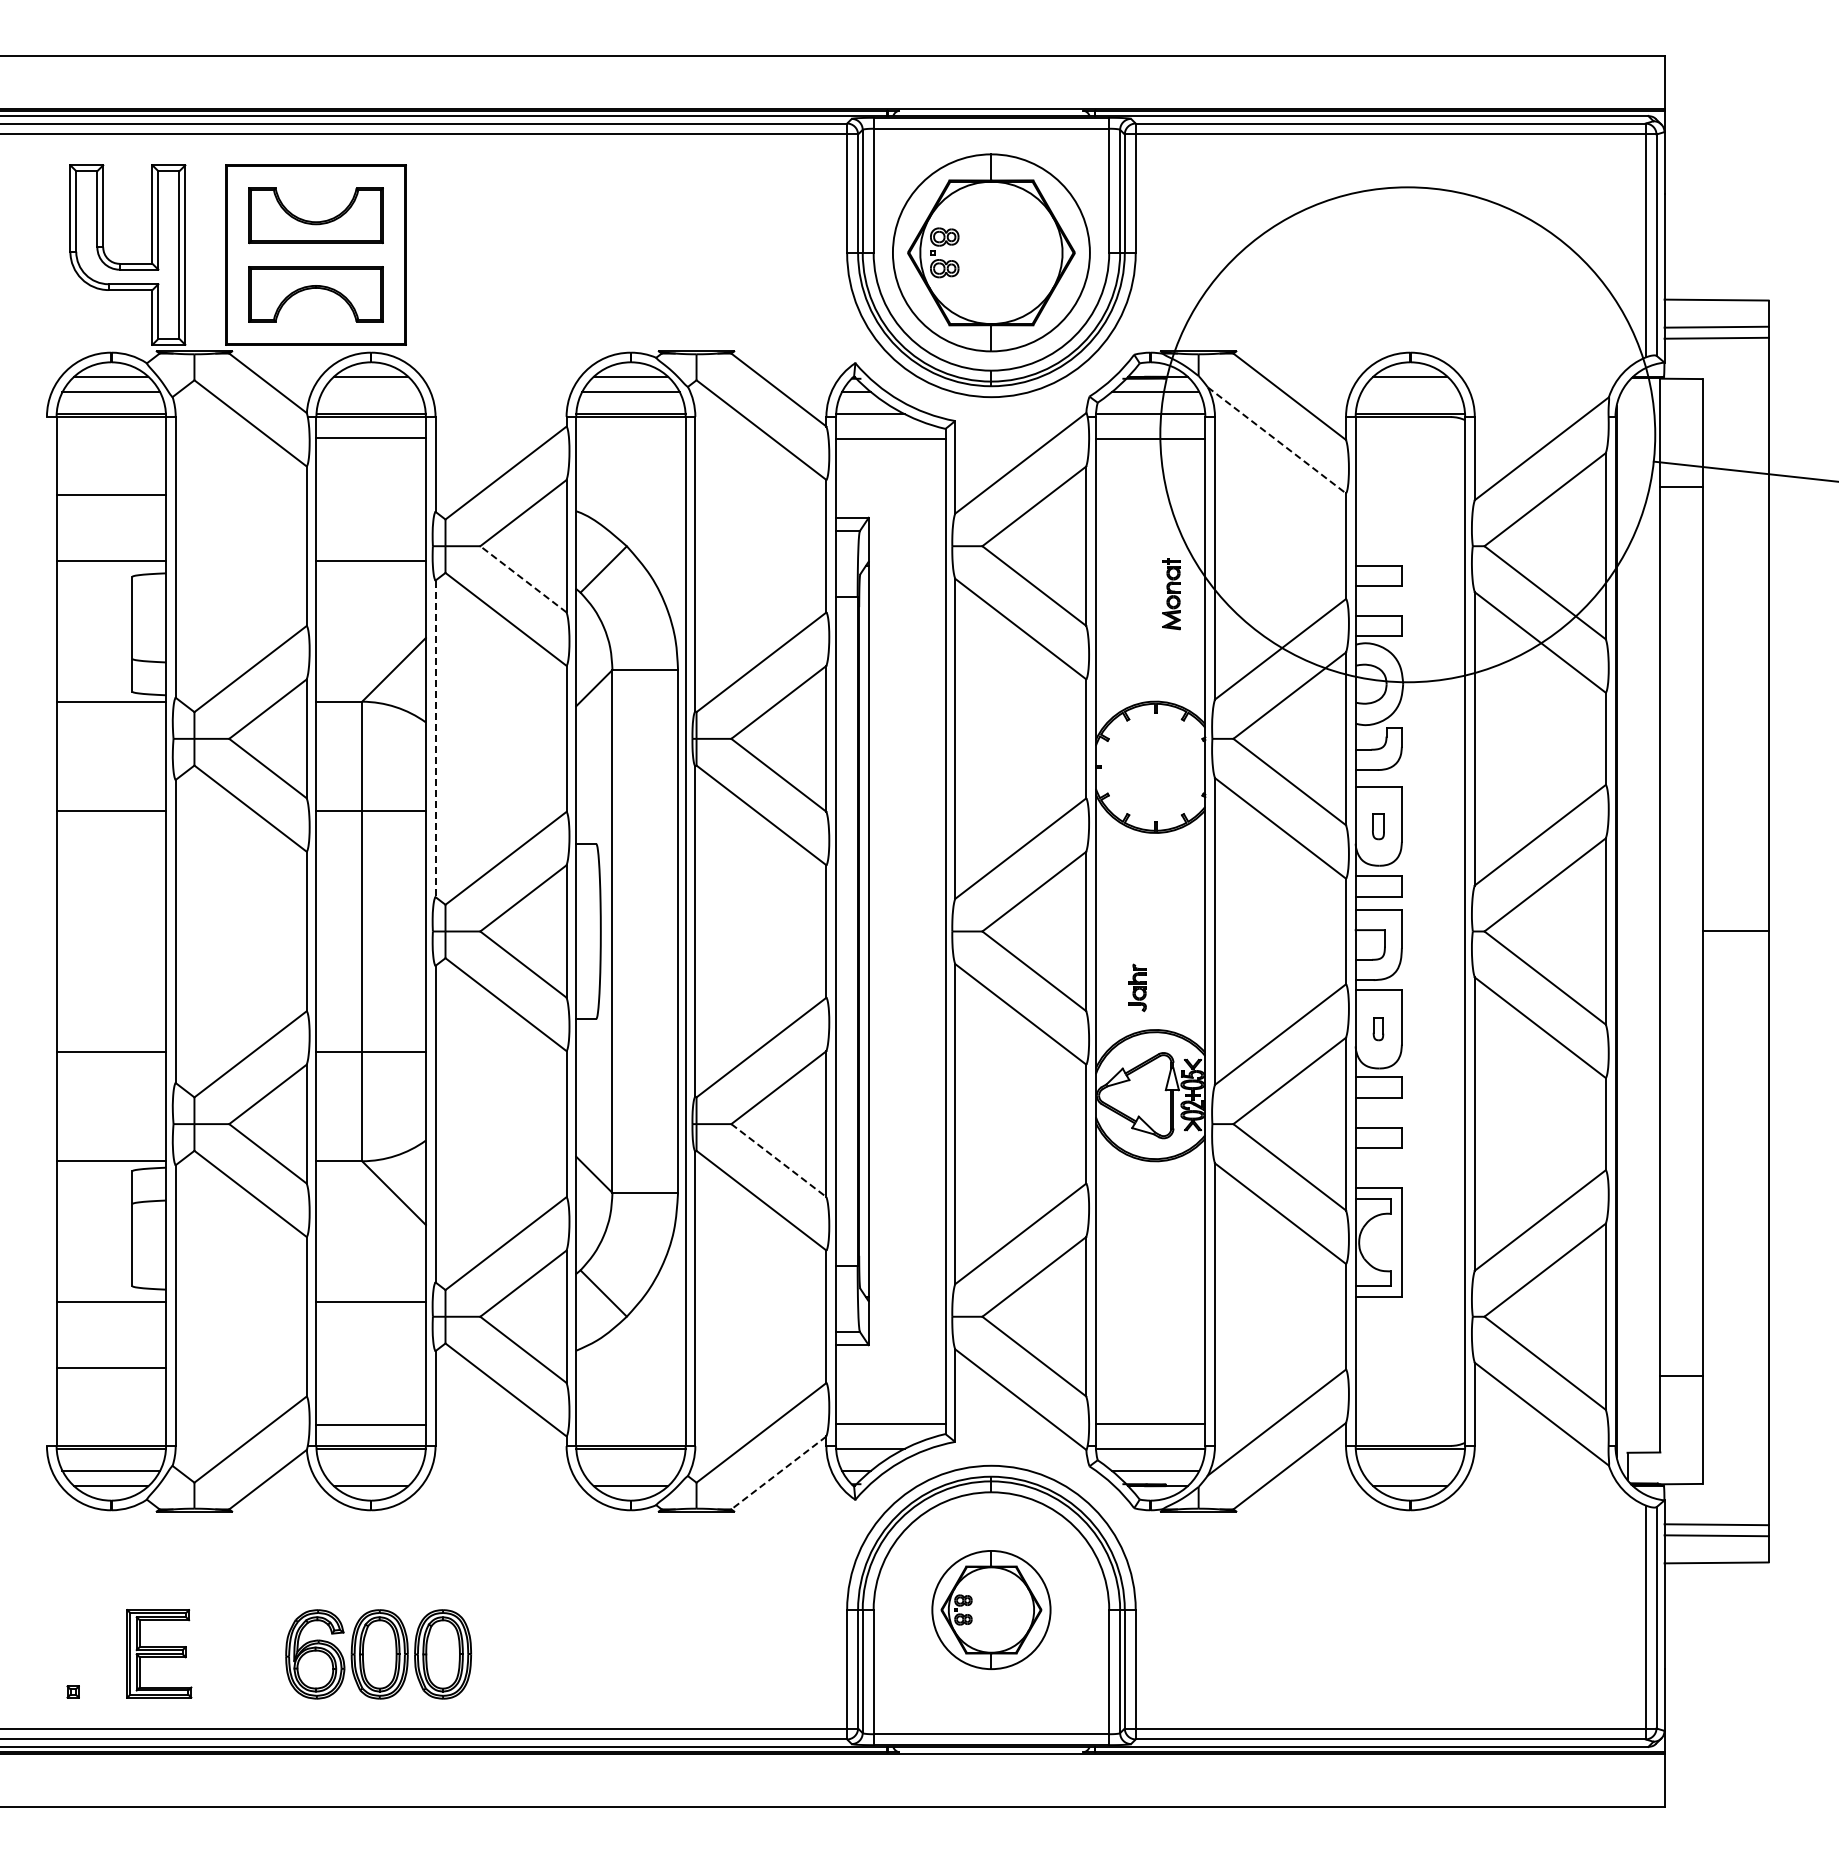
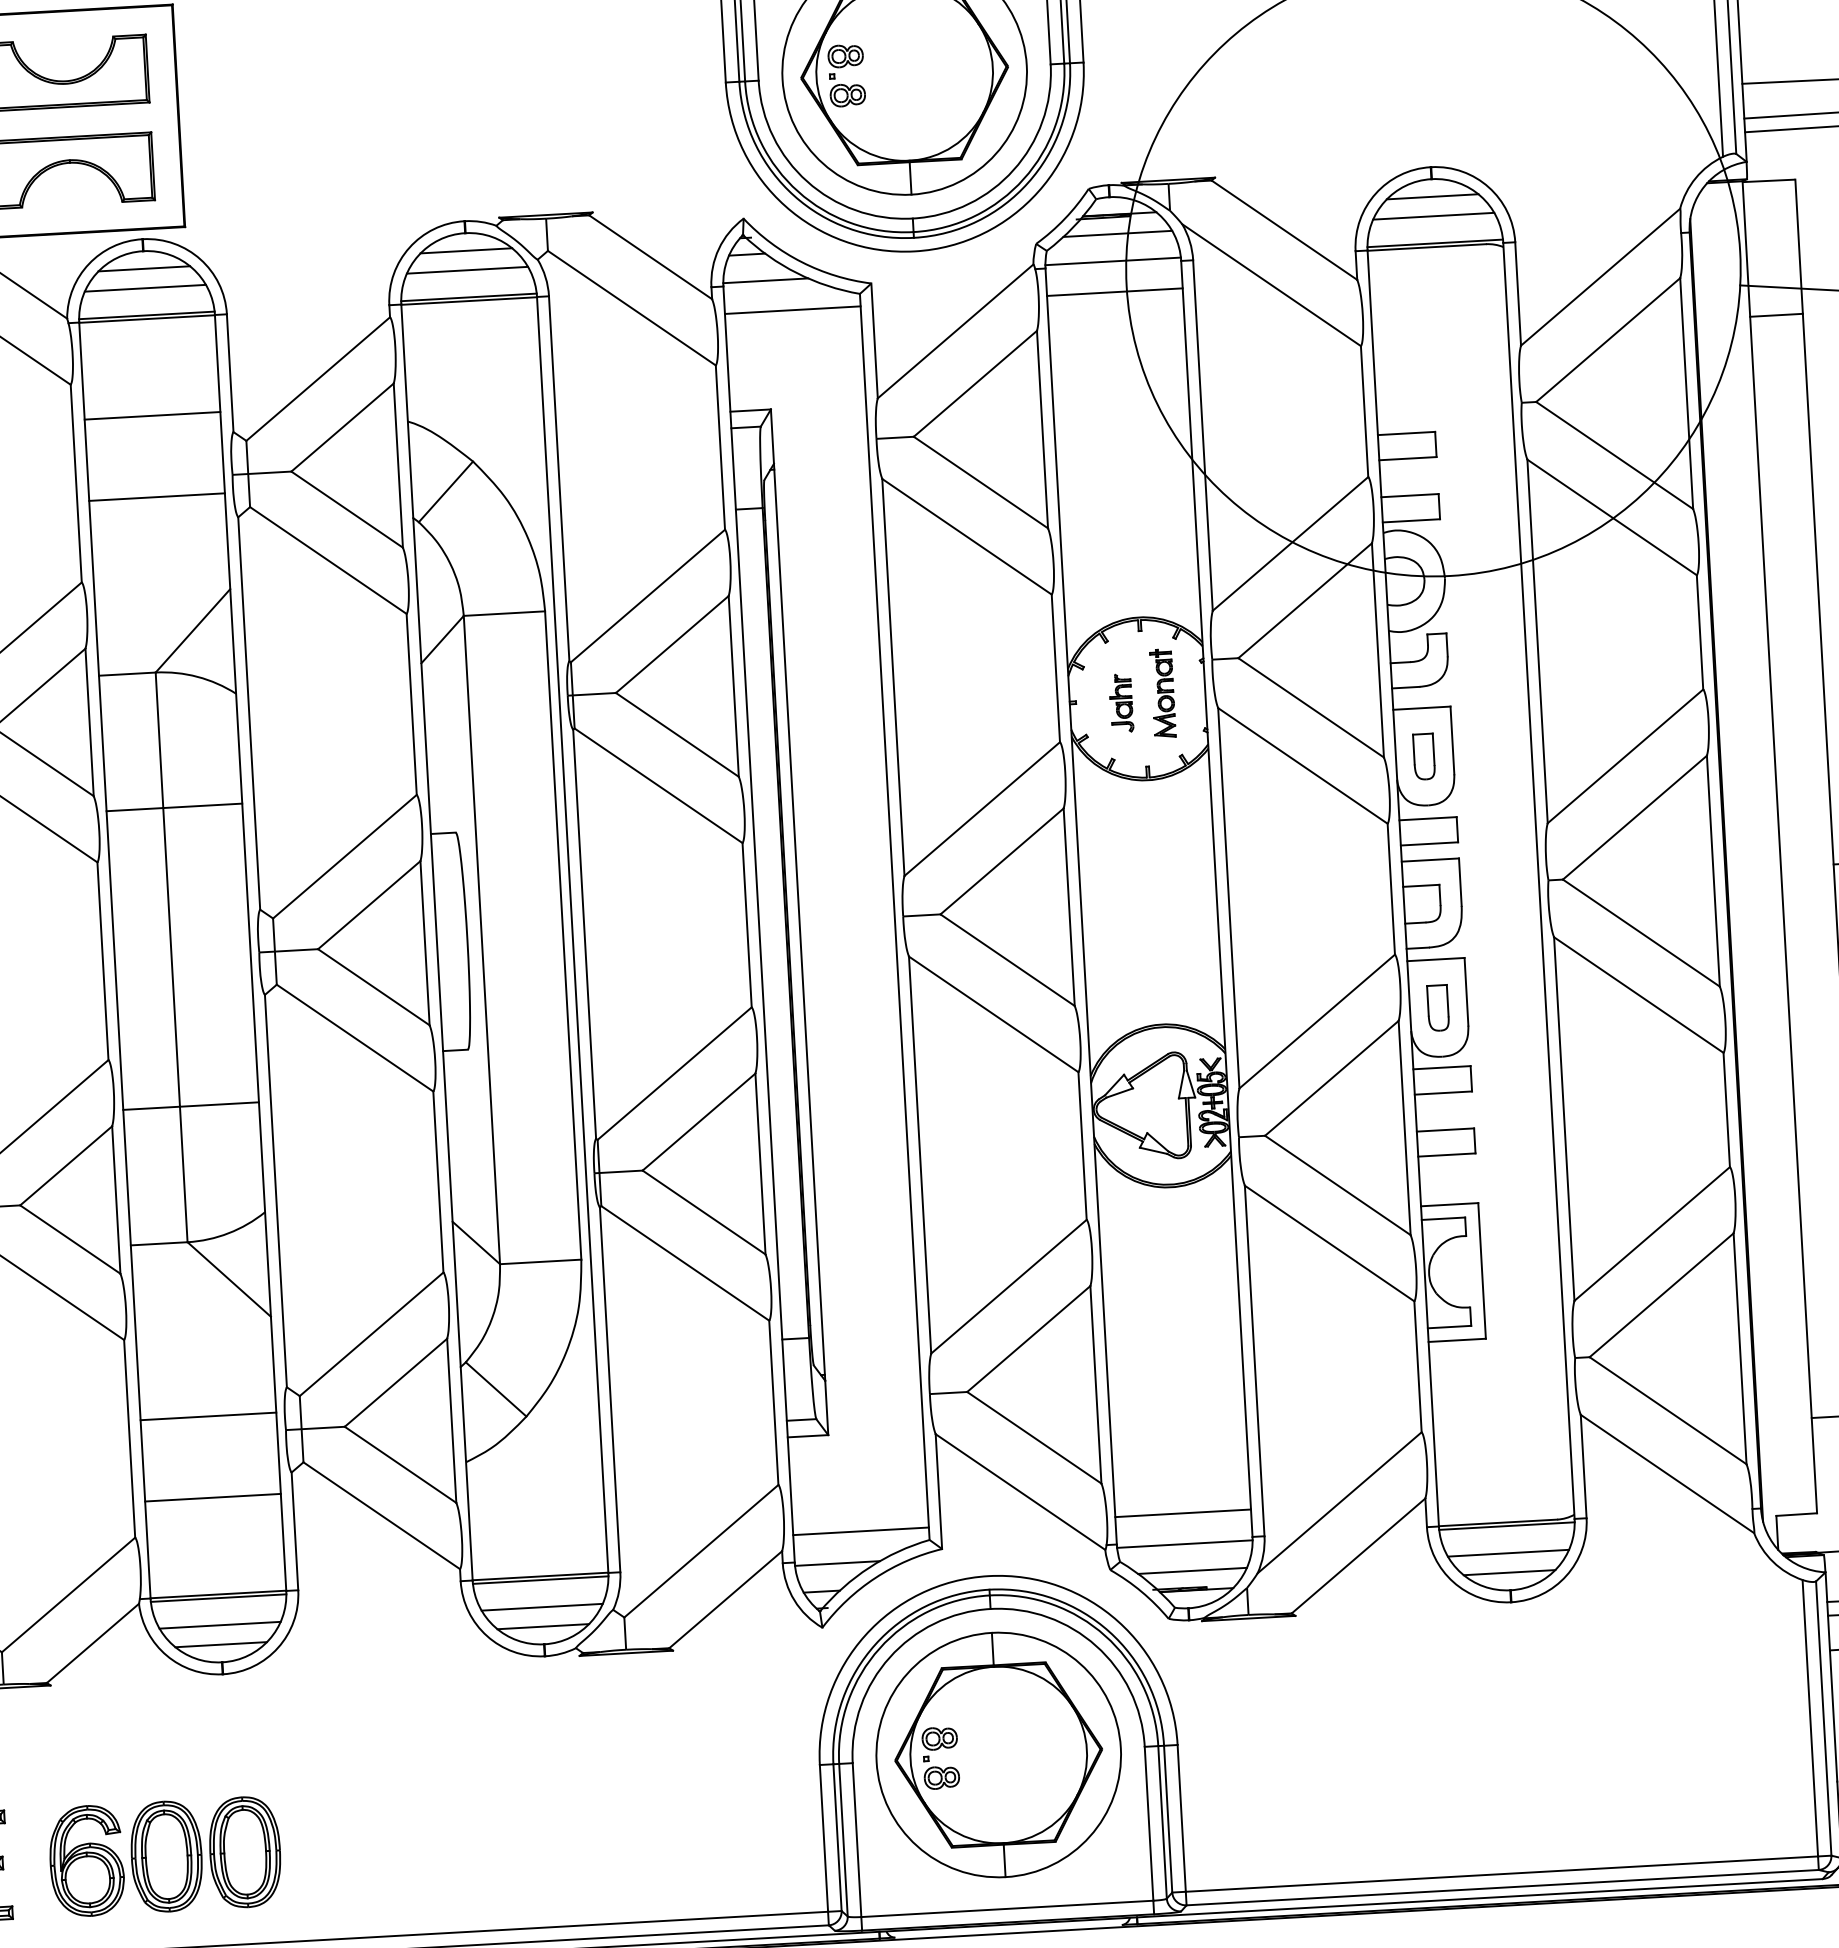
line: (371, 392) -> (145, 288), added
line: (1410, 392) -> (1433, 216), added
line: (370, 438) -> (151, 416), moved
line: (1277, 440) -> (1272, 285), dashed -> solid
line: (523, 579) -> (347, 509), dashed -> solid
part: (1171, 594) -> (1163, 694), moved
line: (435, 739) -> (249, 714), dashed -> solid
part: (1378, 826) -> (1424, 756), size x1.43
part: (1137, 987) -> (1121, 702), moved
part: (1378, 1029) -> (1438, 1008), size x1.67
line: (778, 1160) -> (703, 1212), dashed -> solid
line: (370, 1424) -> (212, 1497), moved
line: (371, 1470) -> (220, 1624), added
line: (630, 1470) -> (541, 1606), added
line: (1410, 1470) -> (1508, 1552), added
line: (778, 1472) -> (725, 1599), dashed -> solid
part: (991, 1609) -> (998, 1754), size x1.67
part: (378, 1654) -> (165, 1856), moved

